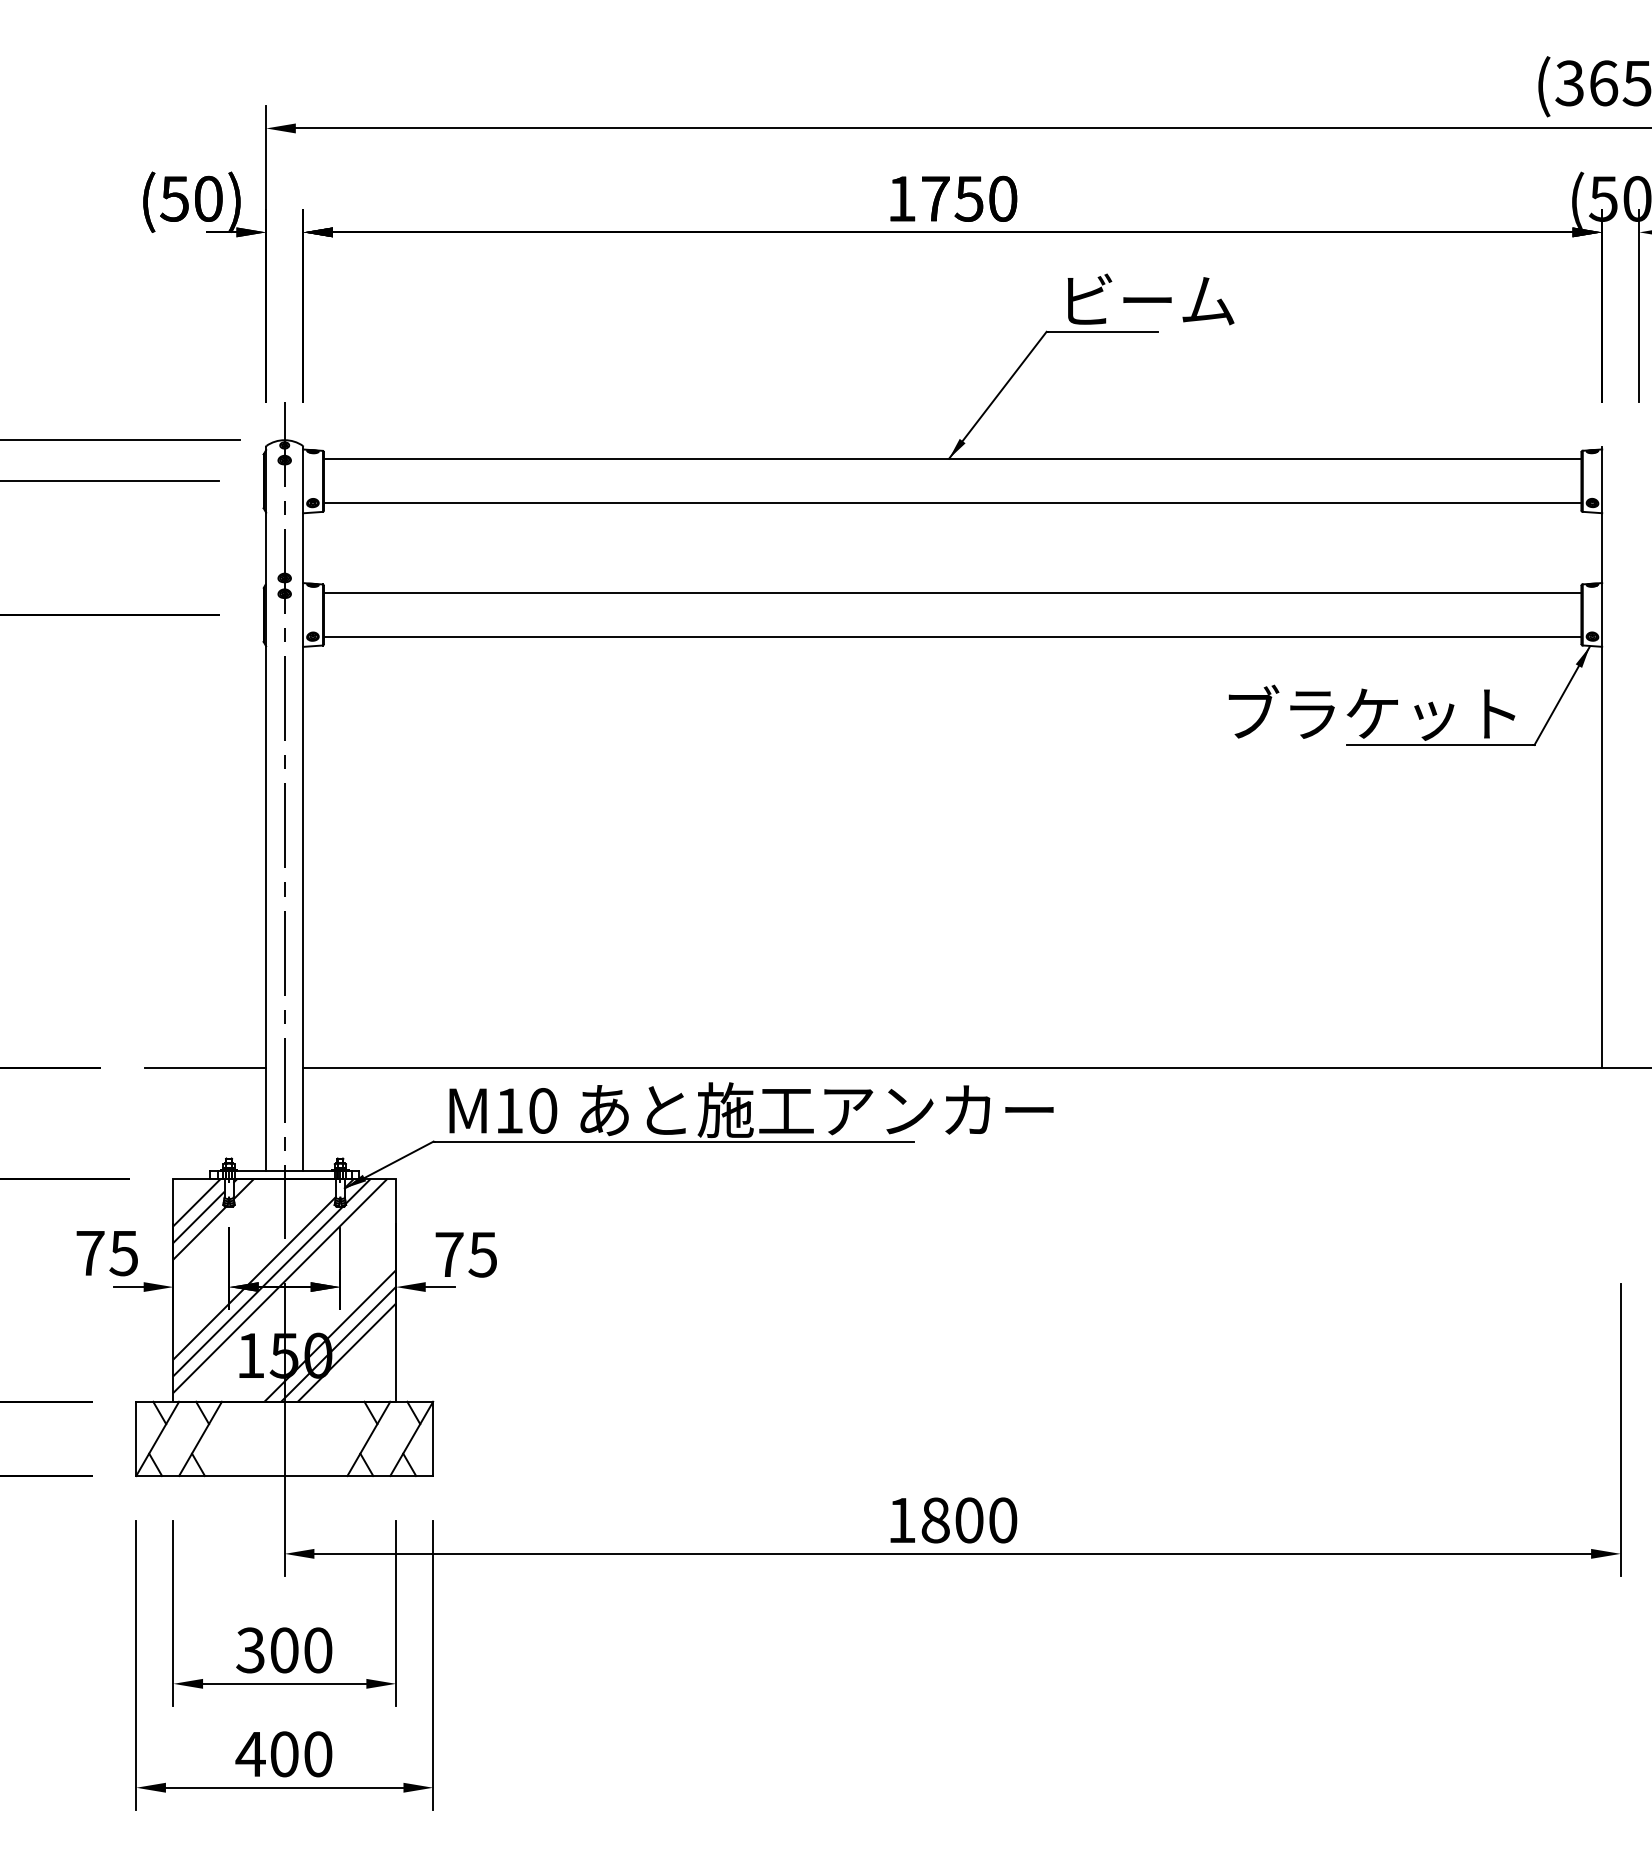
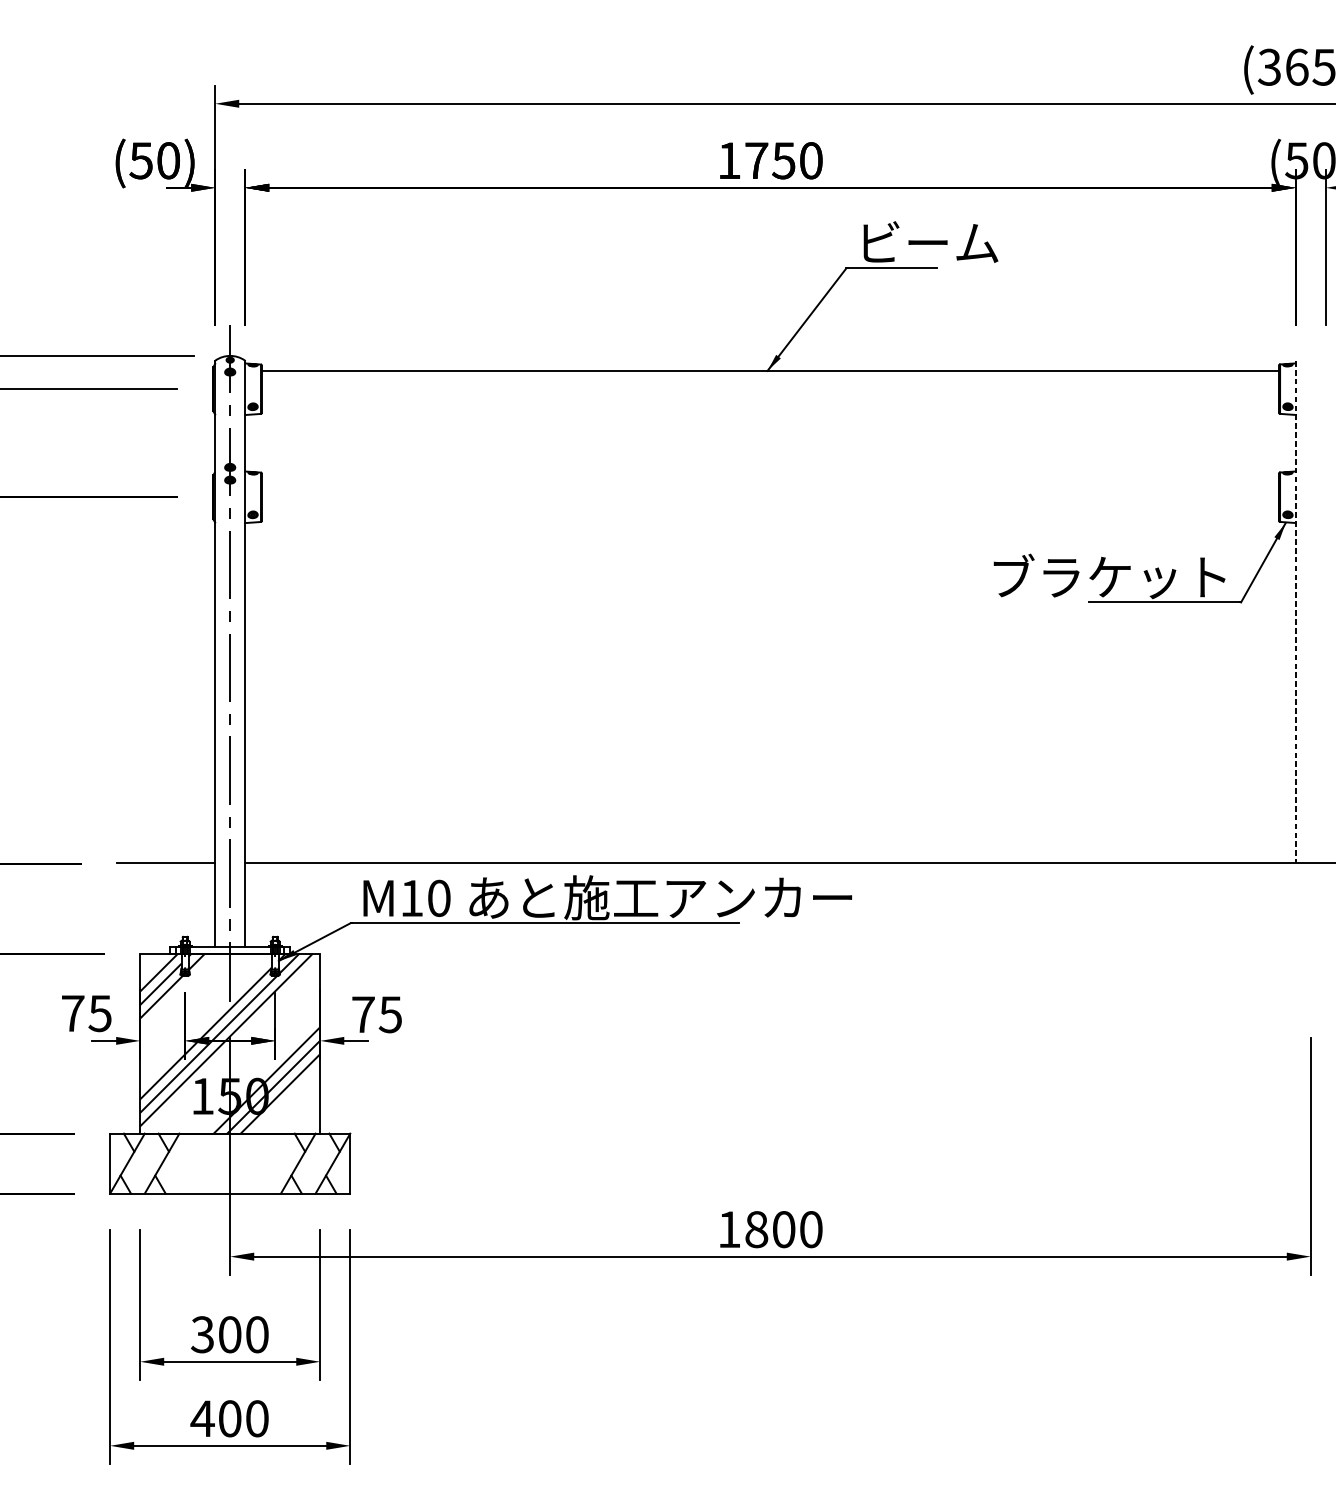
line: (952, 503) -> (770, 407), removed
line: (952, 592) -> (770, 479), removed
line: (952, 637) -> (770, 515), removed
line: (1602, 757) -> (1296, 612), solid -> dashed

